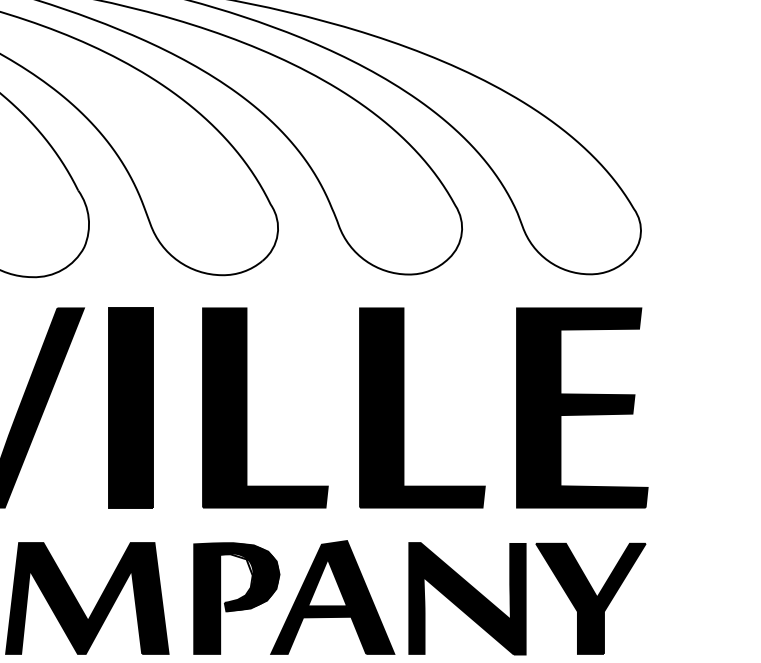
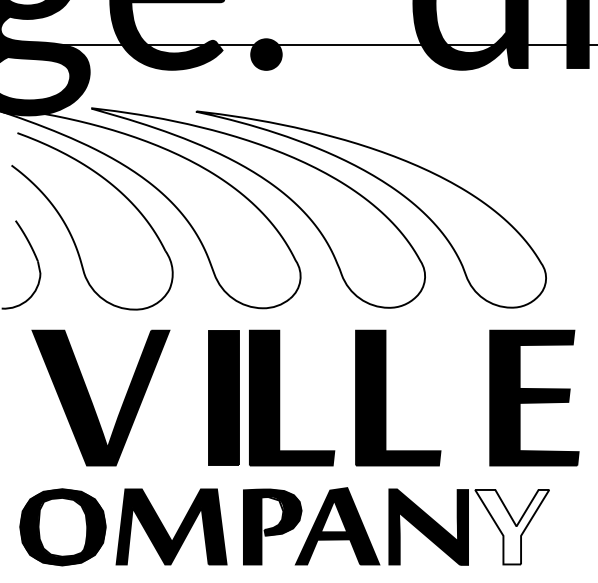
part: (130, 407) -> (223, 397), moved
part: (582, 407) -> (534, 397), moved
fill: (591, 597) -> (512, 526), removed

